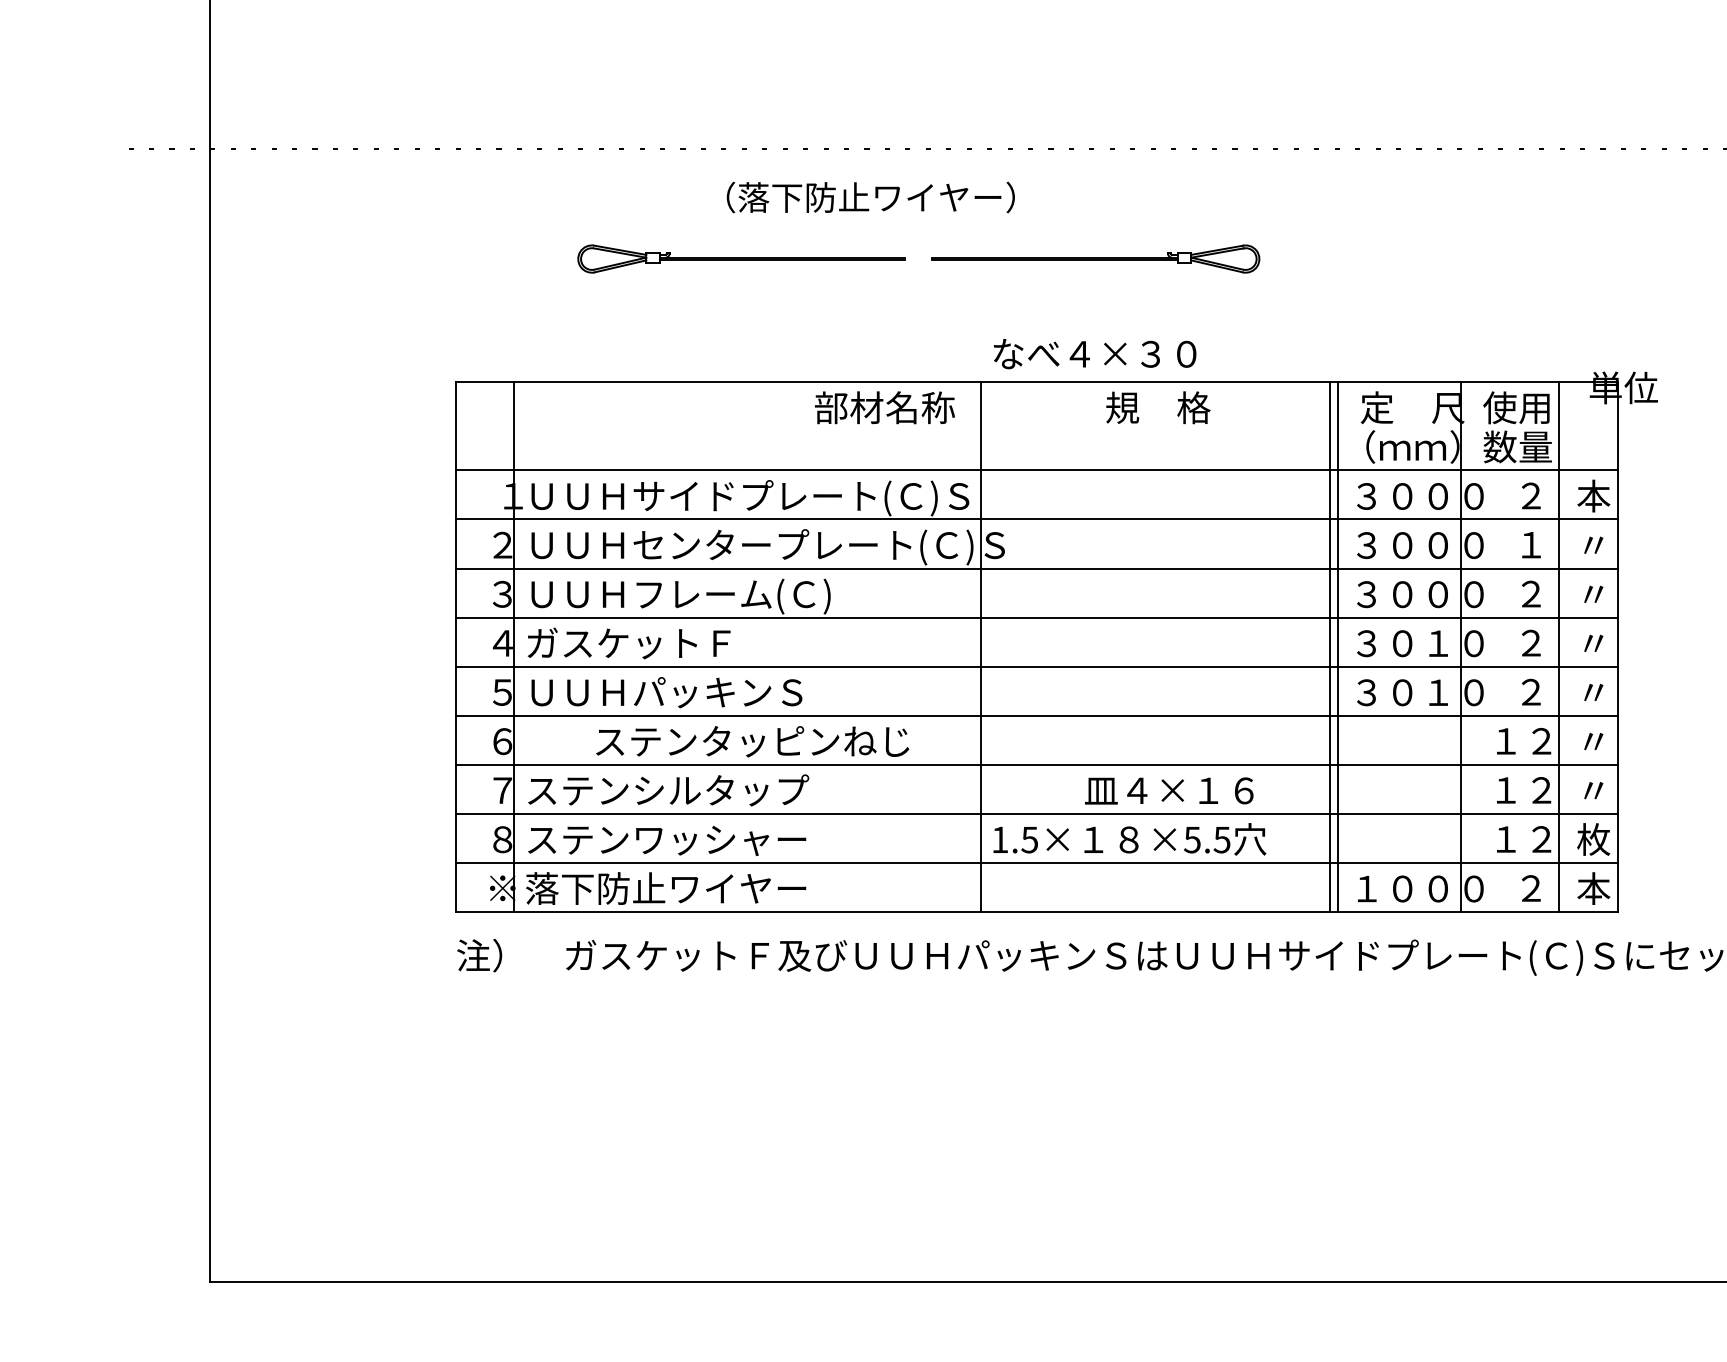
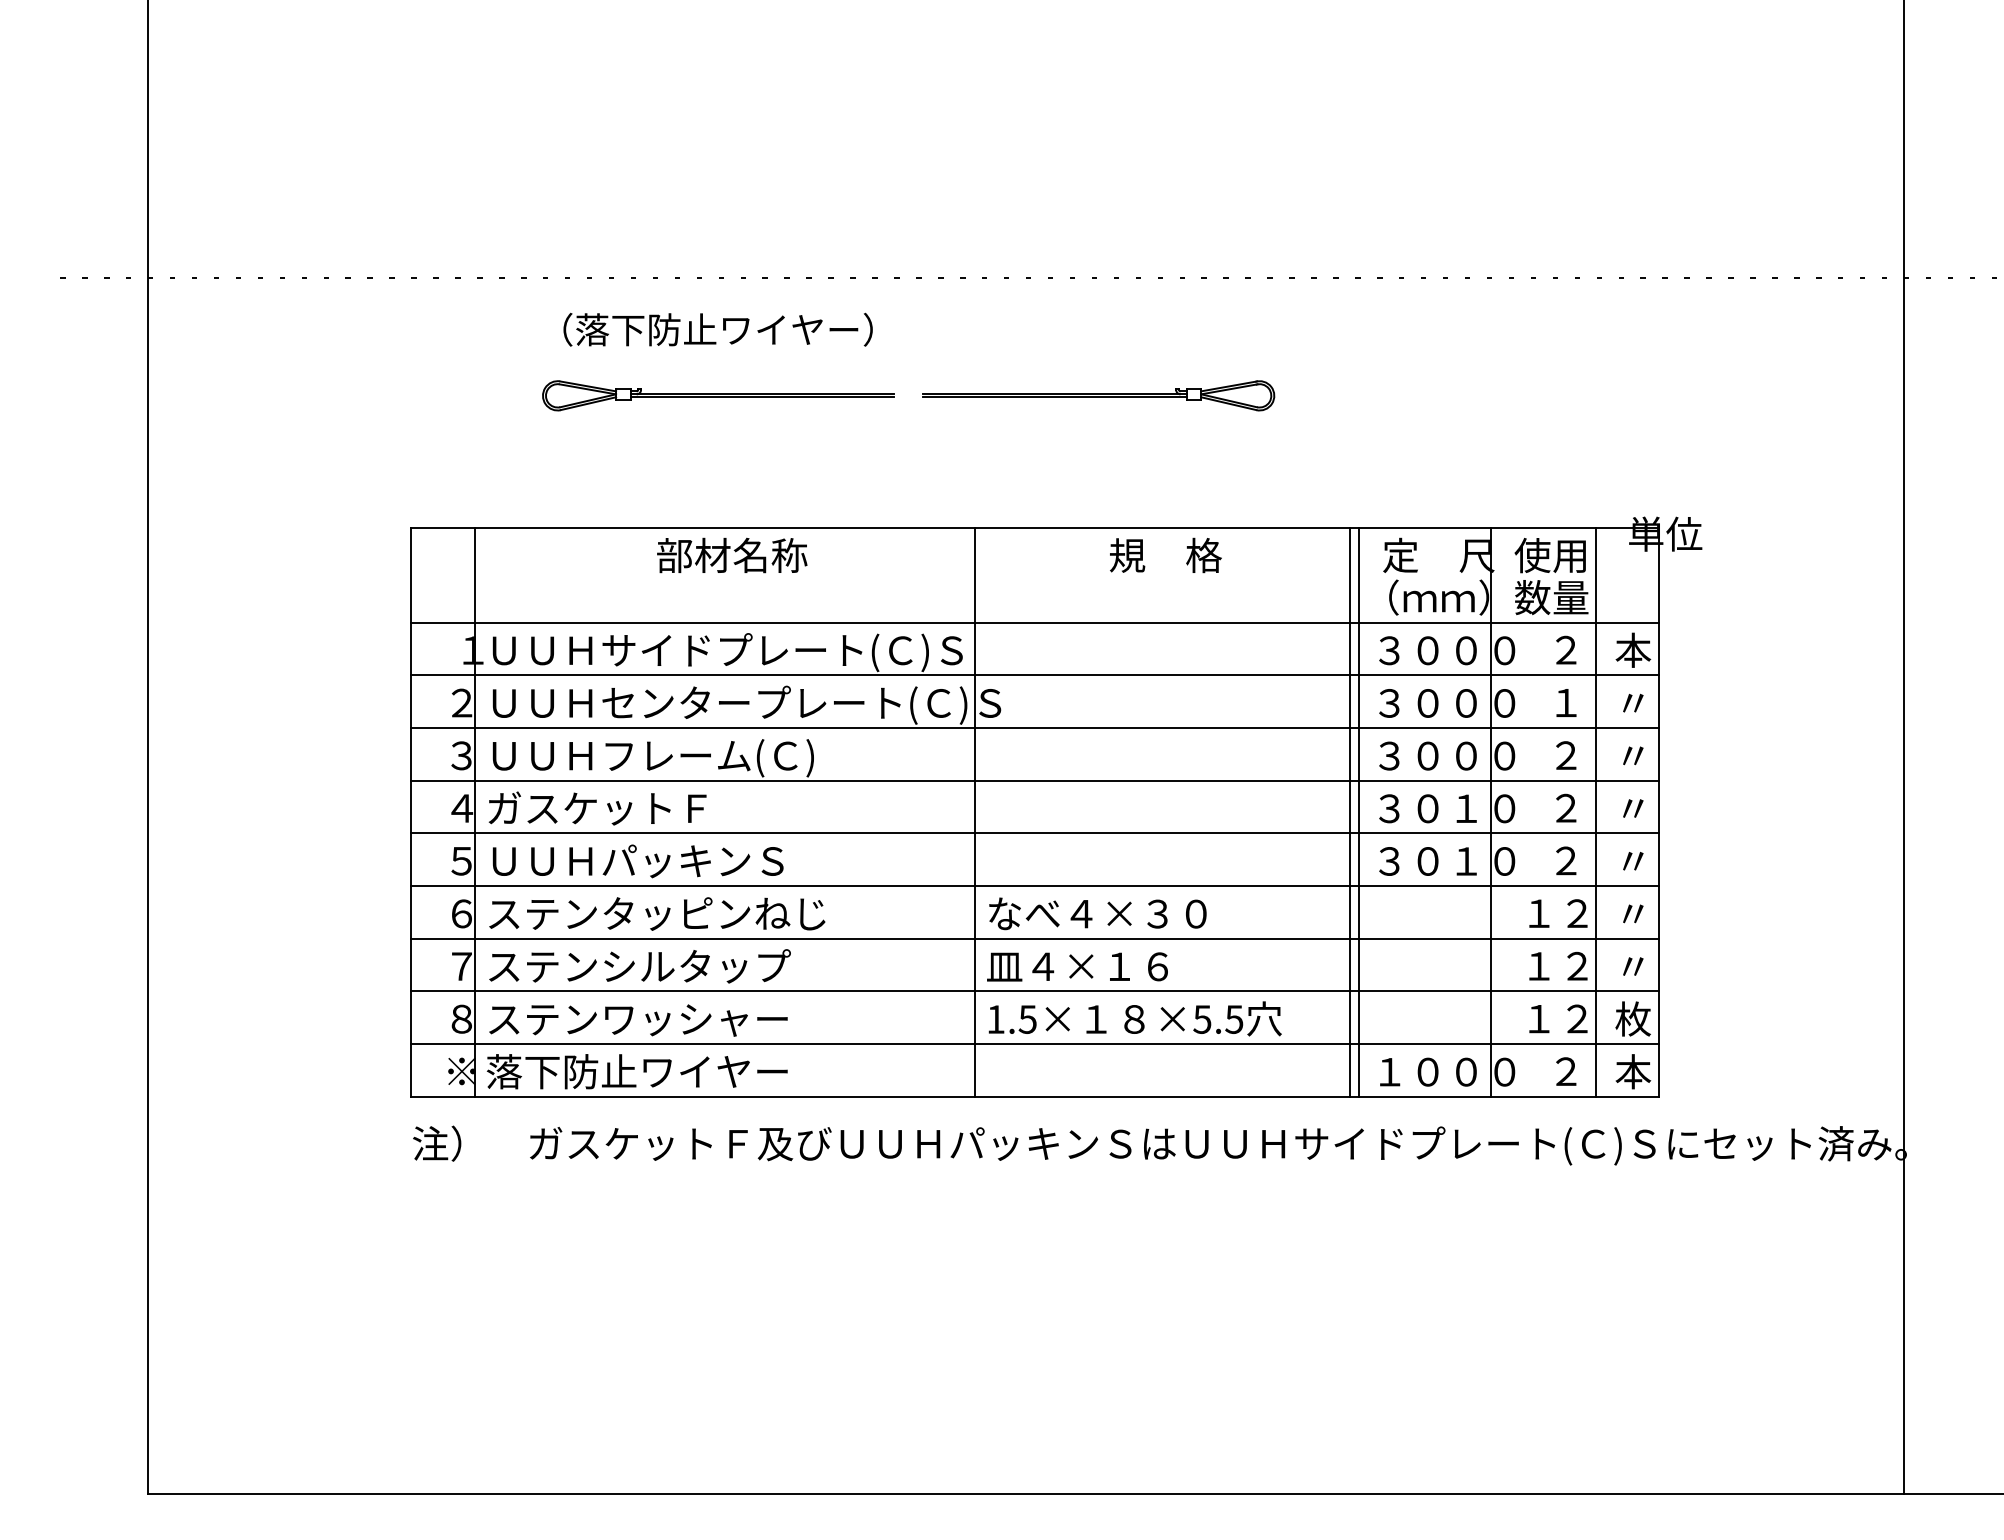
text: (870, 197) -> (717, 329), moved
text: (1094, 353) -> (1097, 913), moved
text: (885, 407) -> (732, 555), moved
text: (752, 741) -> (657, 913), moved
text: (1169, 790) -> (1077, 966), moved

